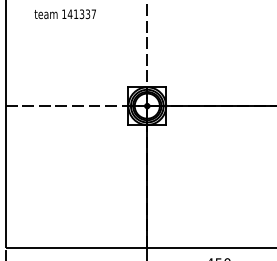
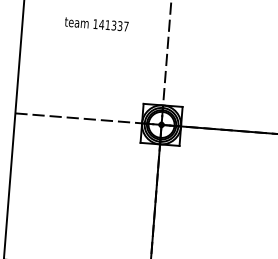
text: (64, 14) -> (95, 24), moved

